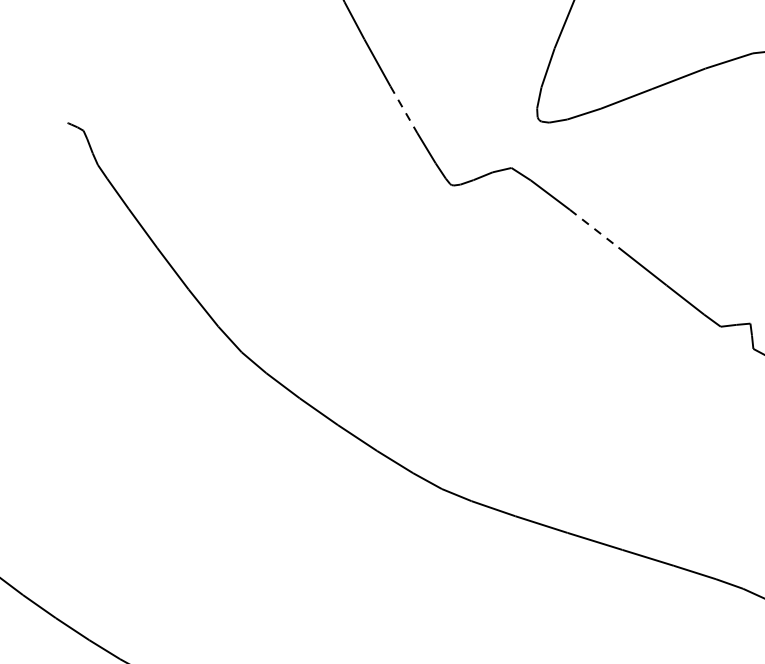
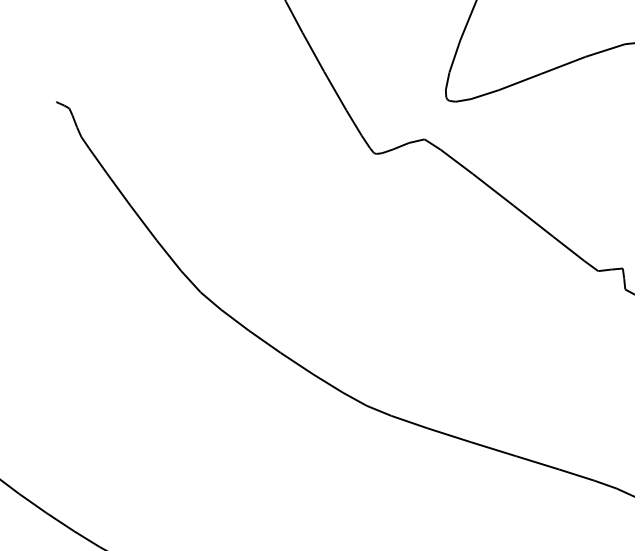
line: (404, 110) -> (335, 91), dashed -> solid
line: (594, 228) -> (493, 189), dashed -> solid

